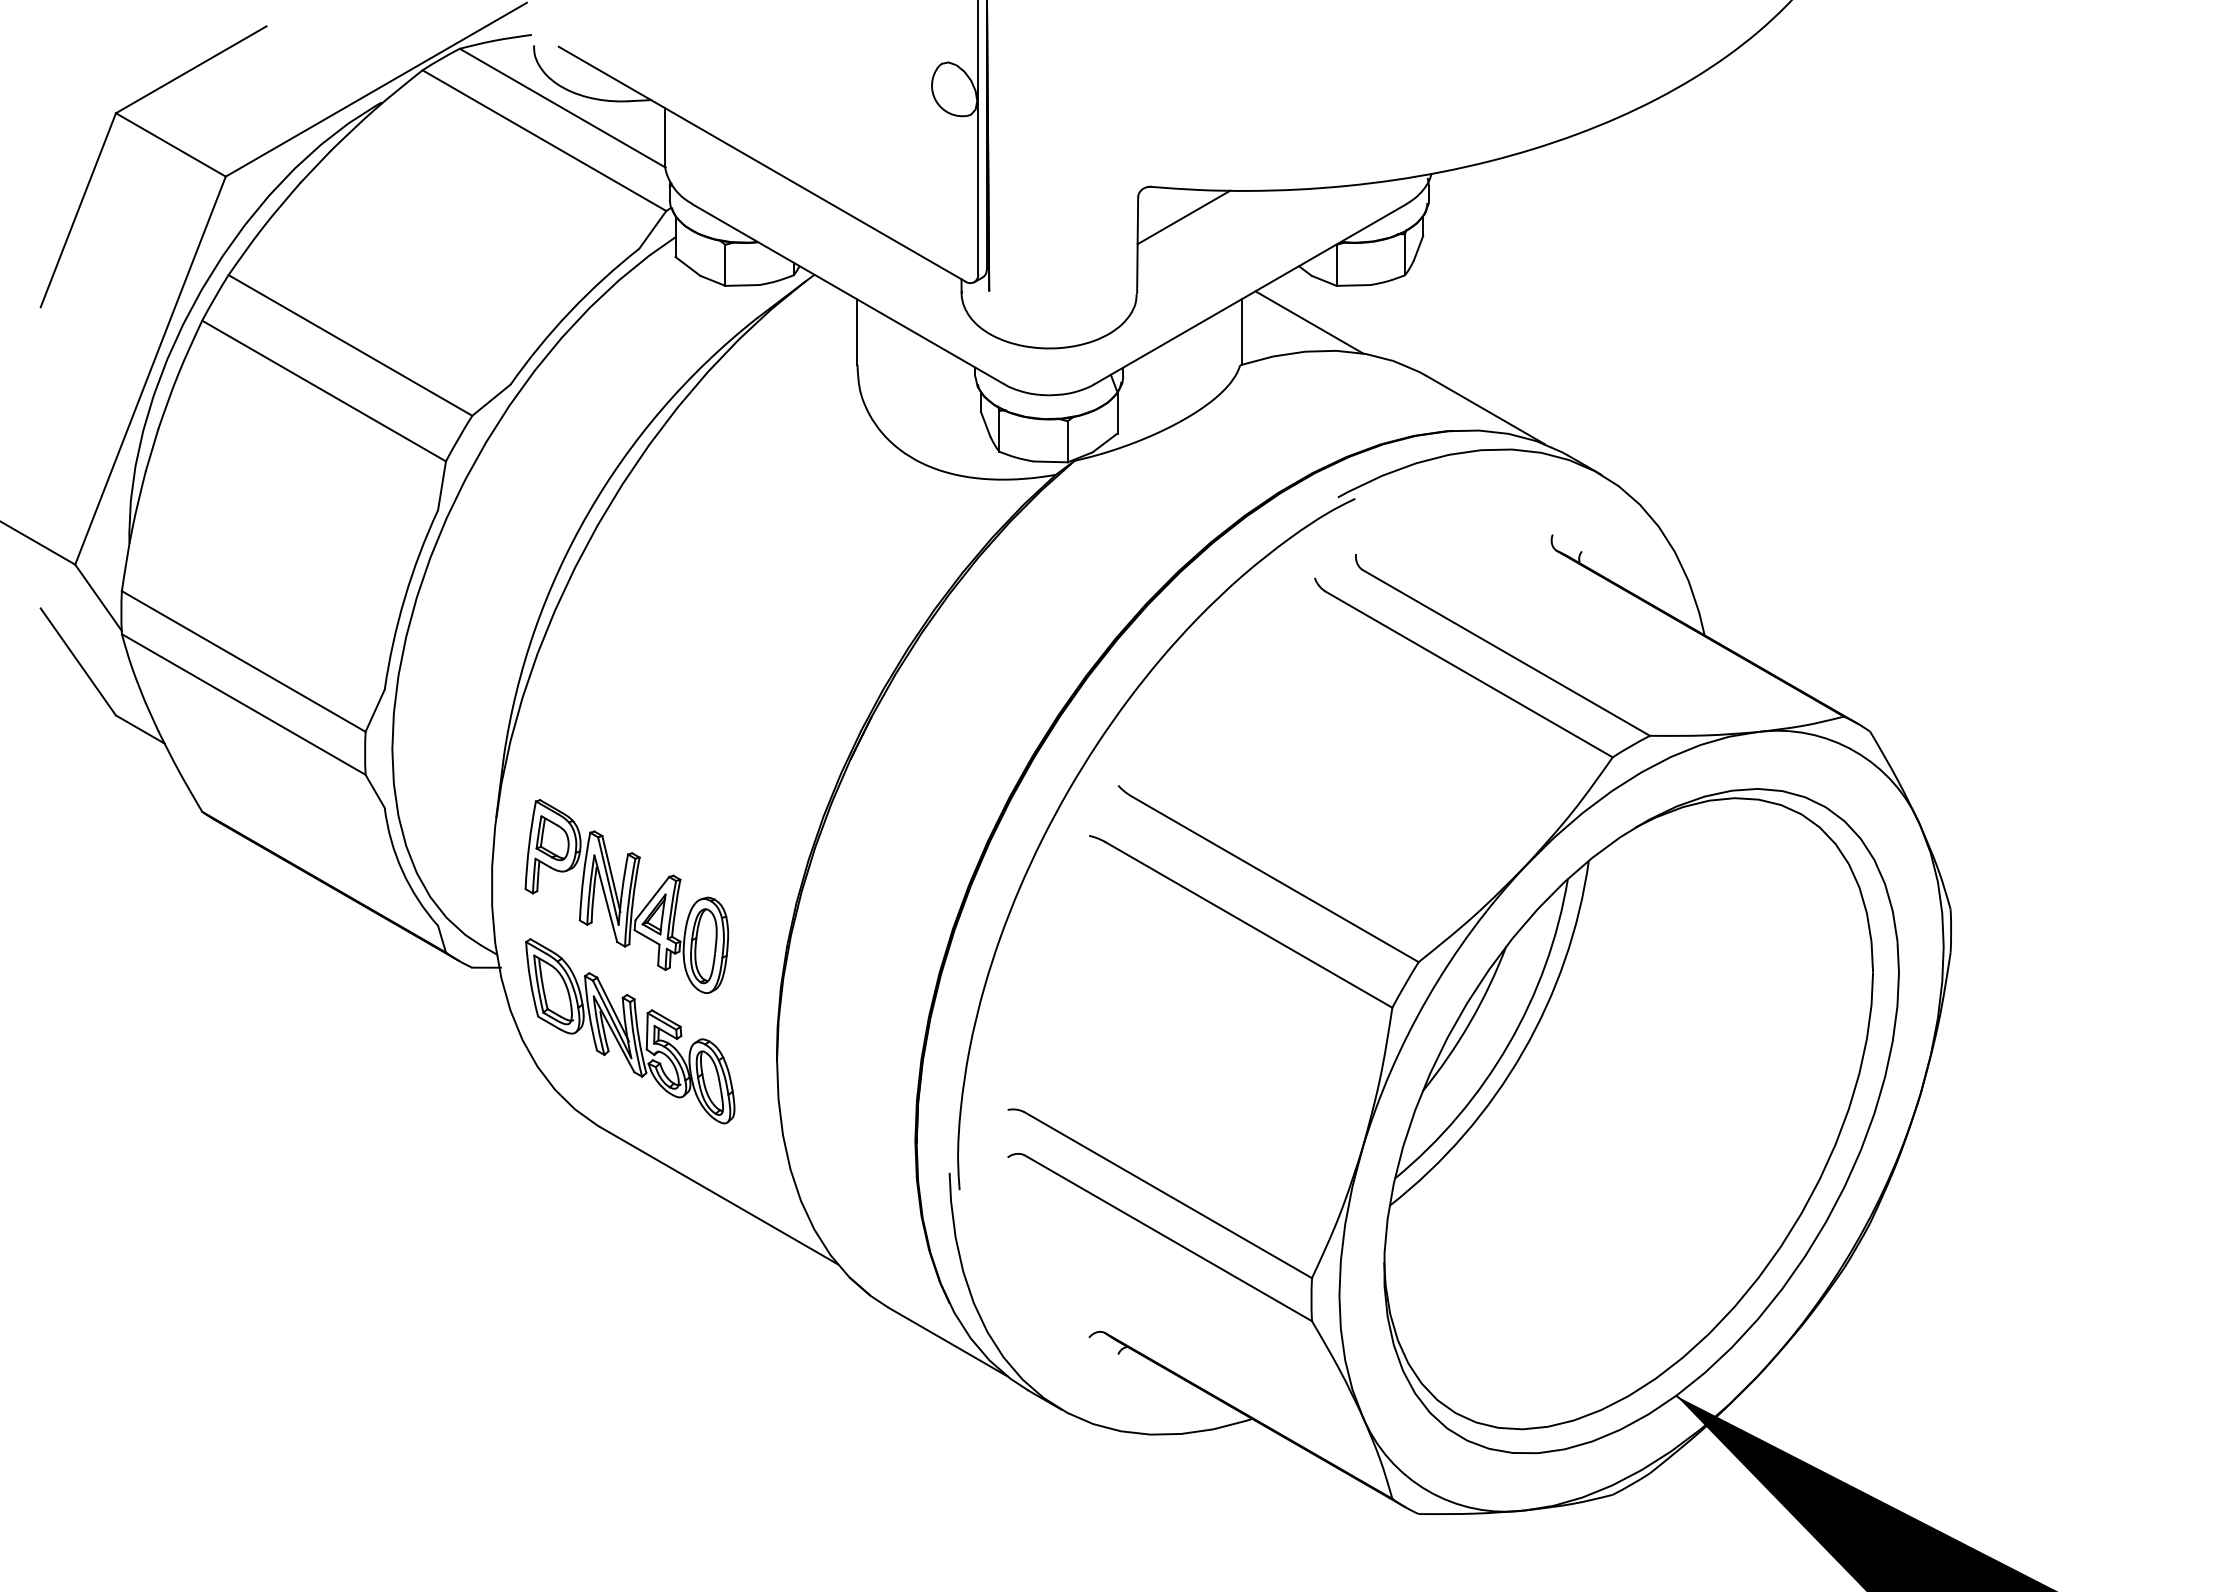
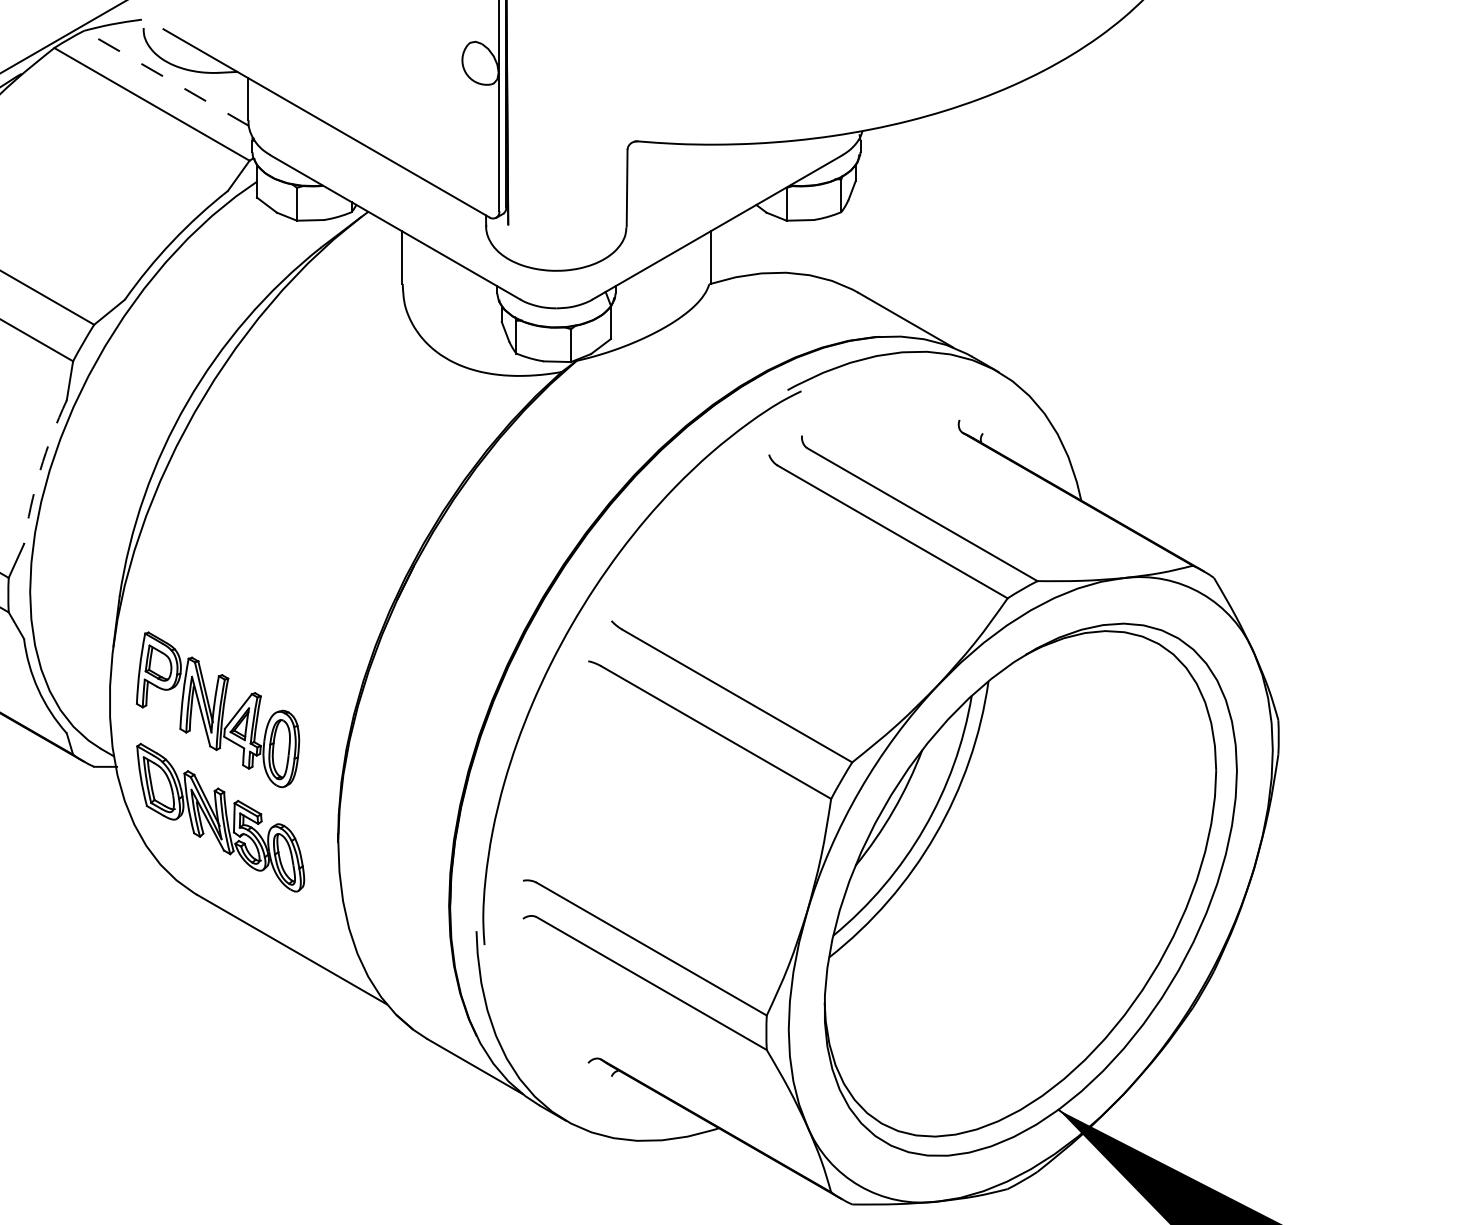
line: (562, 108) -> (166, 78), solid -> dashed
line: (1183, 217) -> (663, 165), removed
line: (1309, 322) -> (764, 250), removed
arc: (404, 597) -> (39, 470), solid -> dashed

